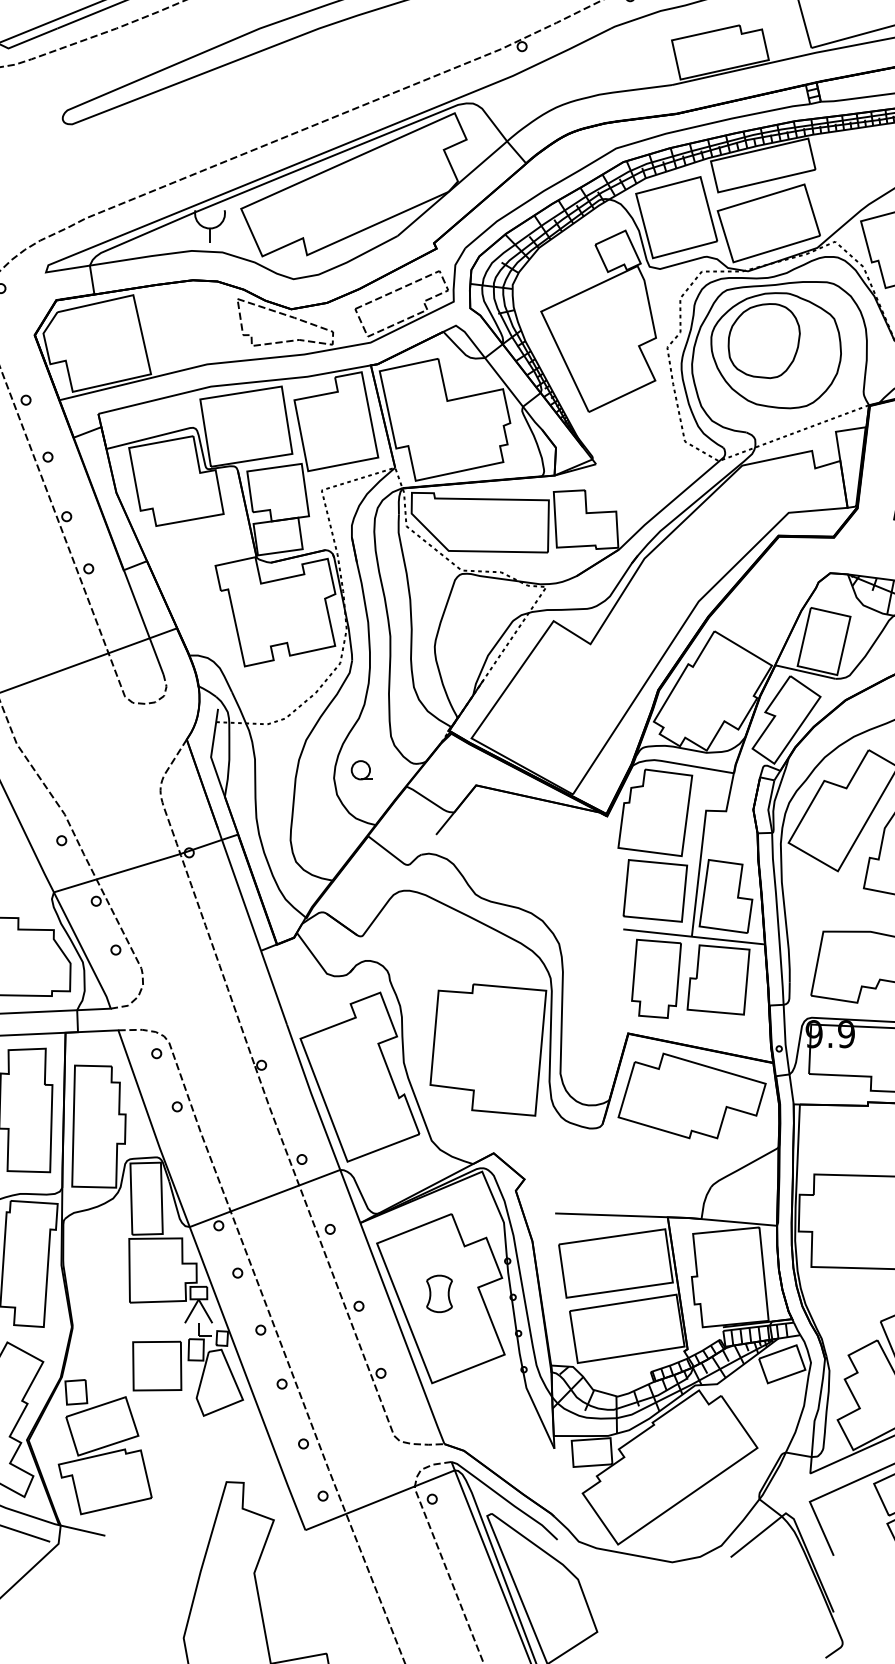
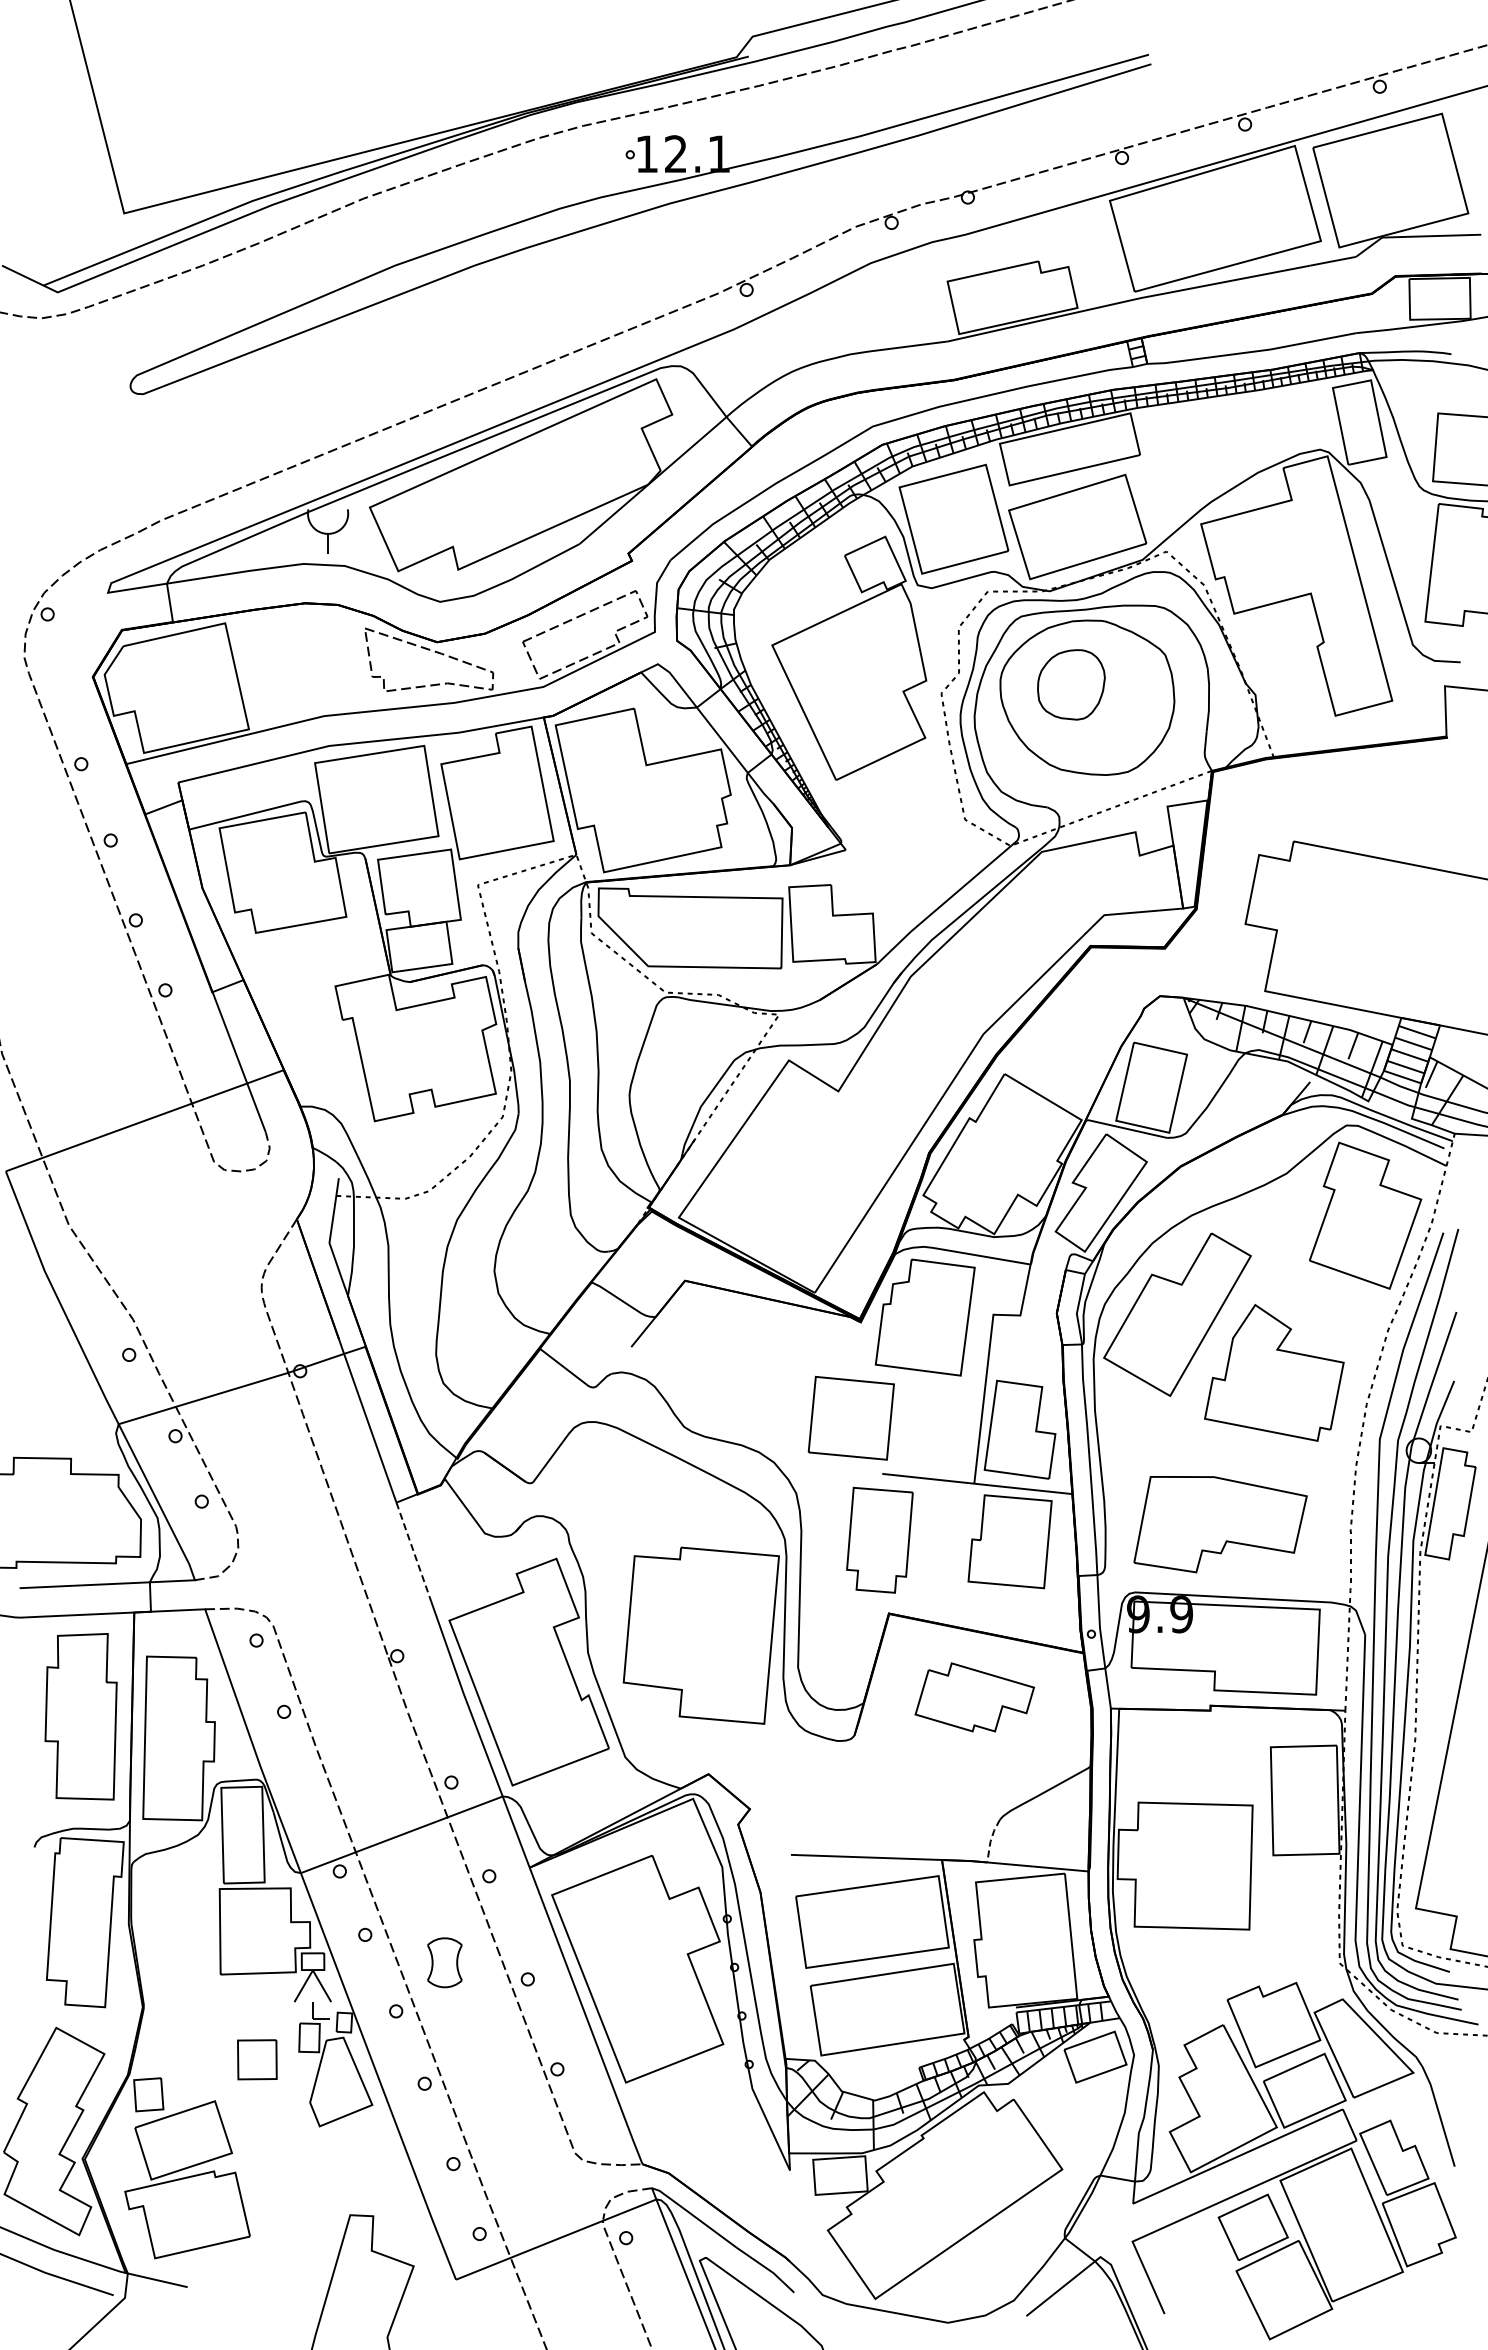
part: (764, 340) -> (1071, 684), size x0.7
part: (361, 770) -> (531, 1260), removed
part: (654, 890) -> (850, 1417), moved
part: (656, 978) -> (879, 1539), moved
line: (273, 987) -> (413, 1552), solid -> dashed
part: (692, 1096) -> (974, 1697), size x0.6
line: (704, 1201) -> (991, 1839), solid -> dashed
part: (439, 1293) -> (444, 1962), moved
part: (157, 1366) -> (257, 2059), size x0.6

